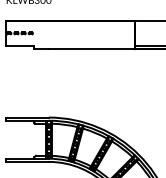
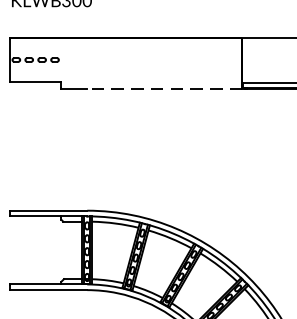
line: (91, 49) -> (163, 88), solid -> dashed

